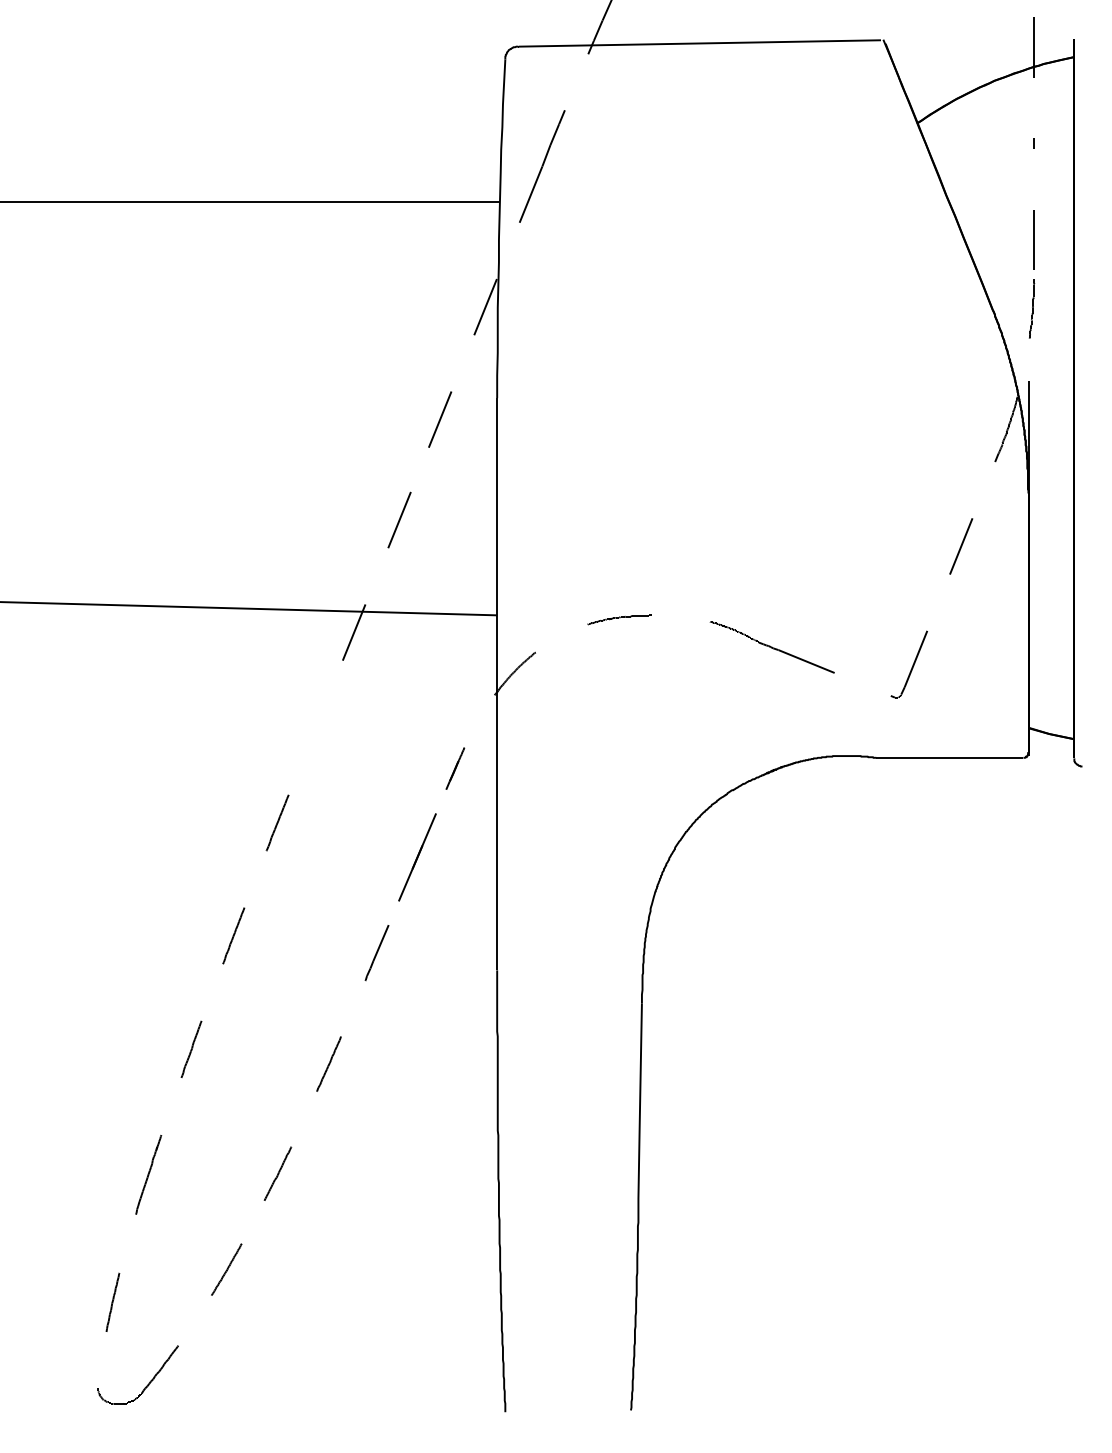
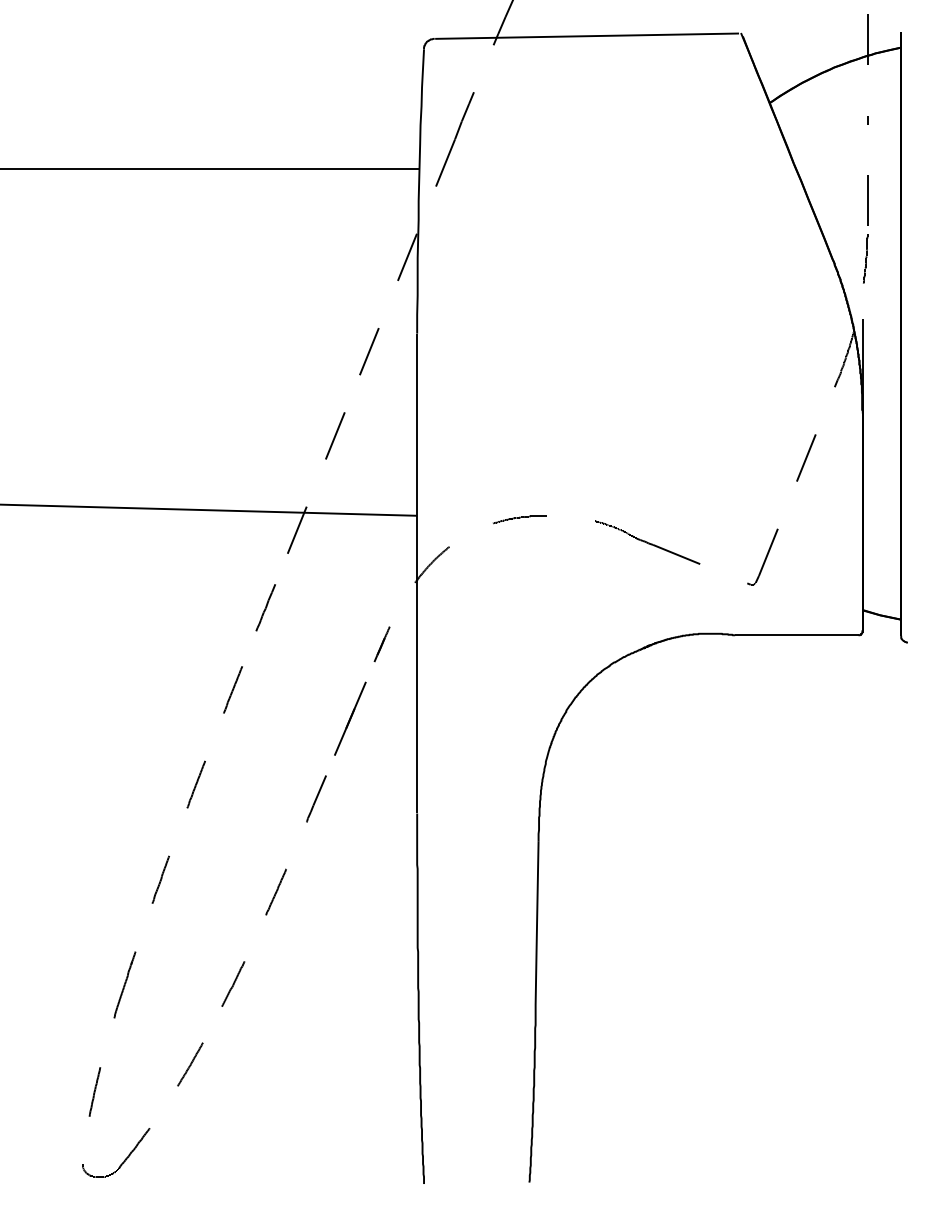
line: (316, 724) -> (265, 607), added

